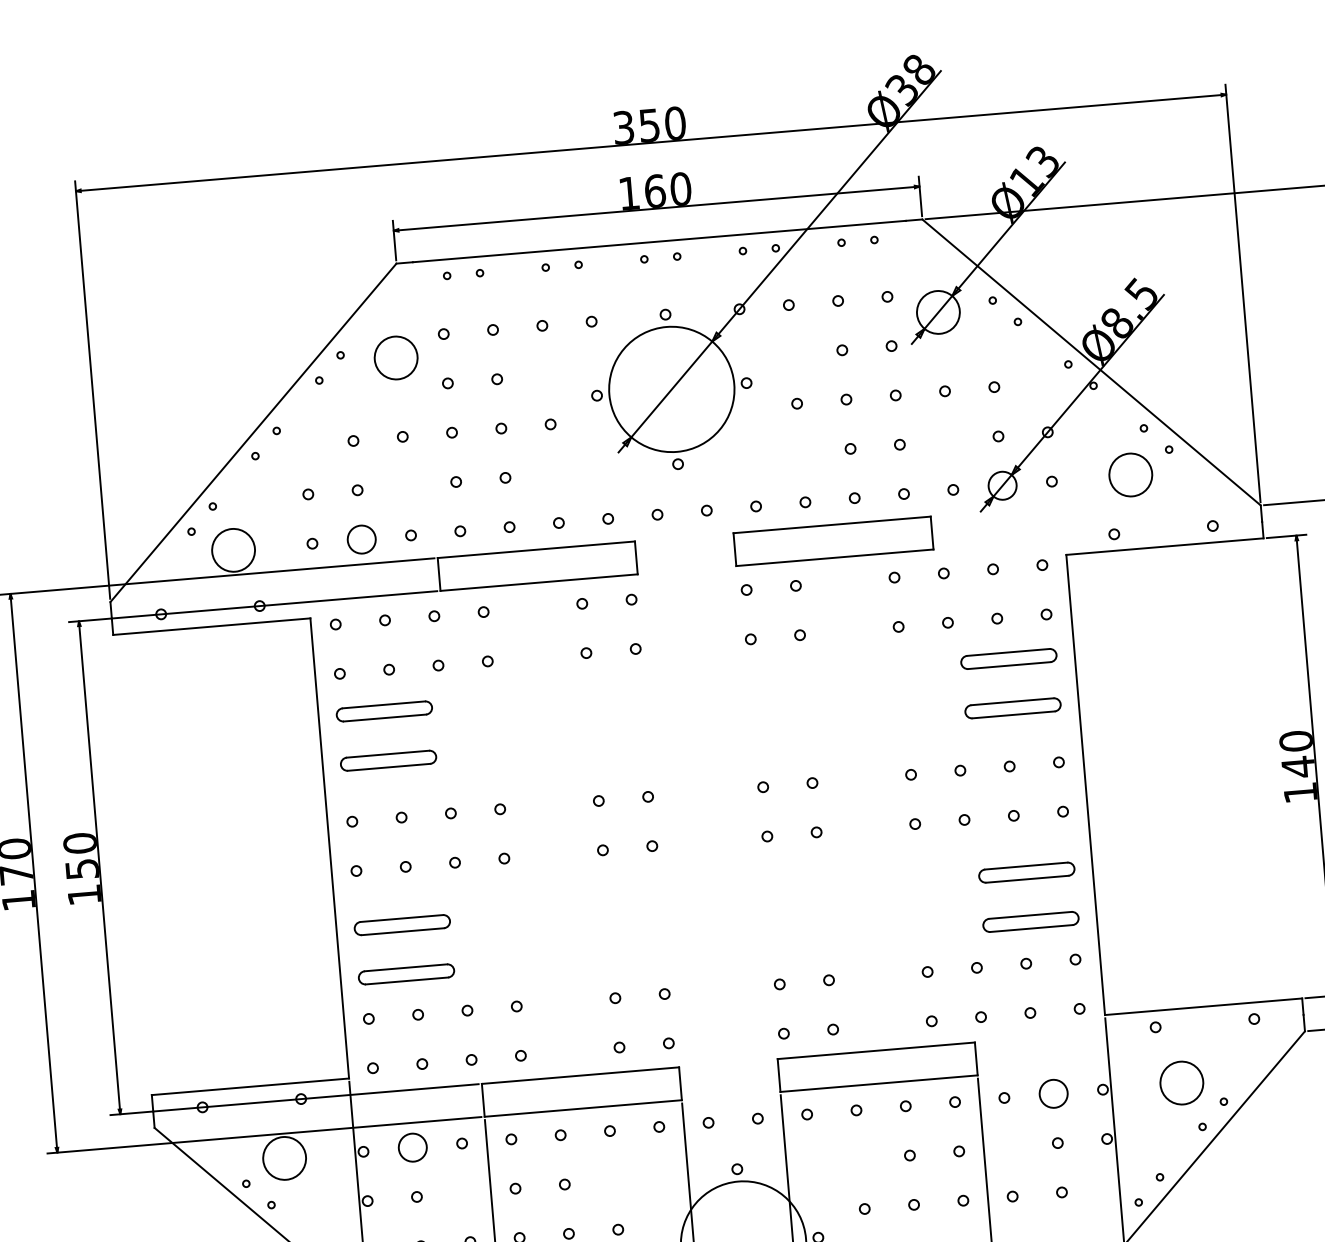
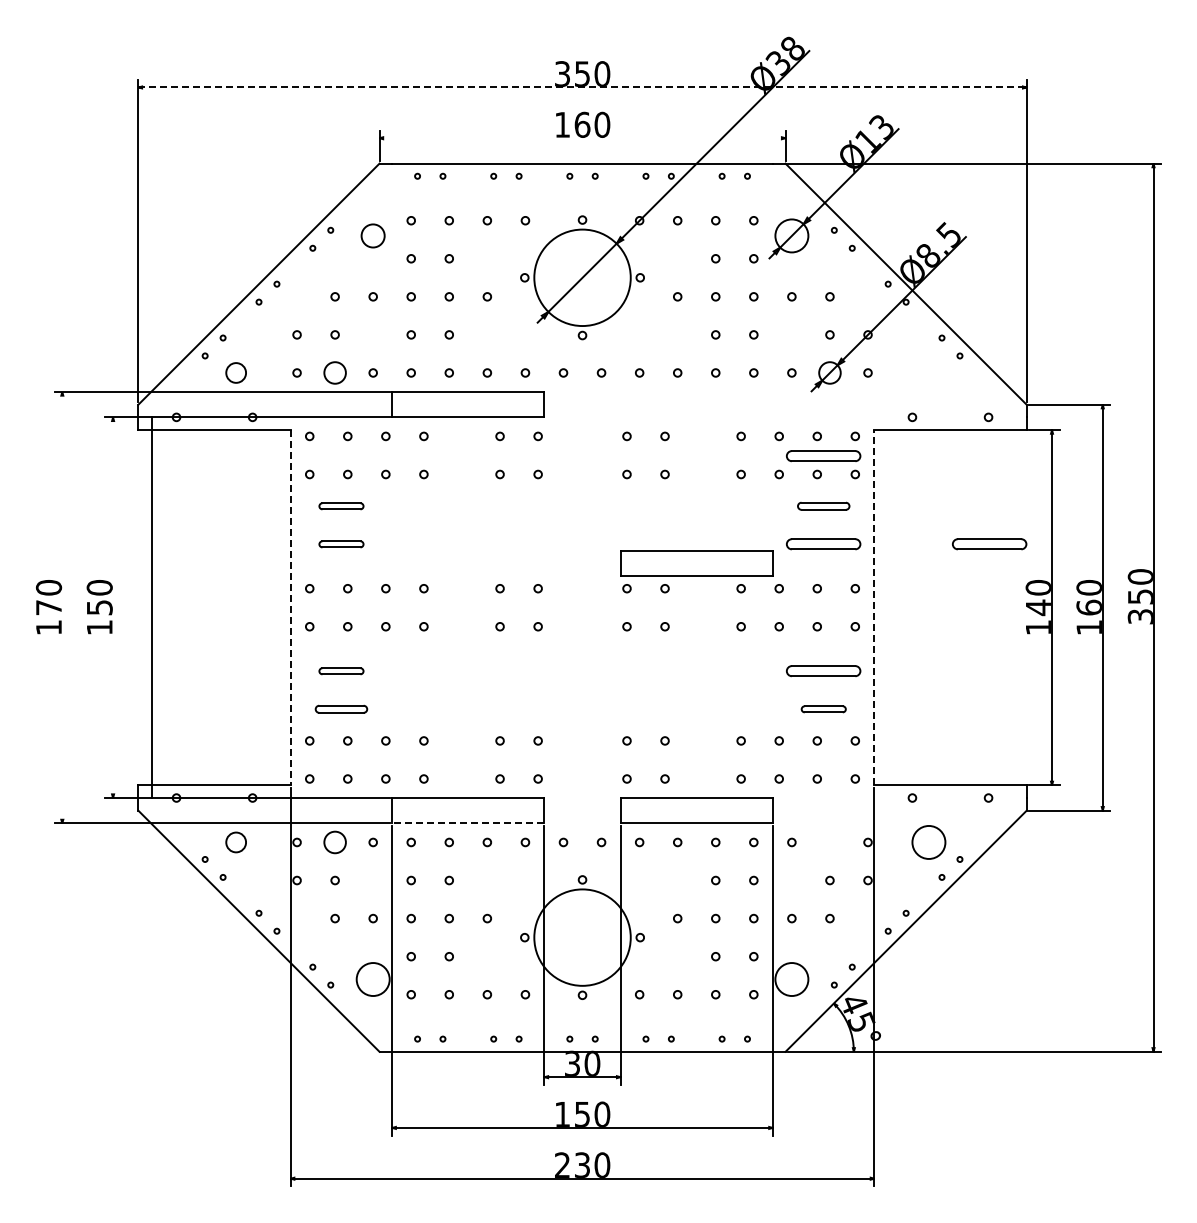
line: (652, 142) -> (583, 87), solid -> dashed
line: (656, 209) -> (582, 138), removed
circle: (395, 357) -> (372, 235), size x0.7
circle: (1130, 474) -> (928, 372), removed
part: (833, 541) -> (696, 563), moved
circle: (232, 549) -> (235, 372), size x0.6
part: (1003, 594) -> (823, 456), added
part: (1008, 659) -> (823, 506), size x0.7
part: (1227, 690) -> (989, 544), added
part: (384, 711) -> (341, 506), size x0.6
part: (388, 761) -> (341, 544), size x0.6
line: (1085, 784) -> (874, 607), solid -> dashed
line: (329, 848) -> (290, 607), solid -> dashed
line: (100, 867) -> (152, 607), moved
line: (34, 872) -> (62, 607), removed
part: (1030, 922) -> (823, 709), size x0.6
part: (402, 925) -> (341, 671), size x0.6
part: (406, 974) -> (341, 709), size x0.7
circle: (1053, 1093) -> (829, 842), removed
line: (582, 1108) -> (467, 823), solid -> dashed
circle: (283, 1157) -> (235, 841), size x0.6

